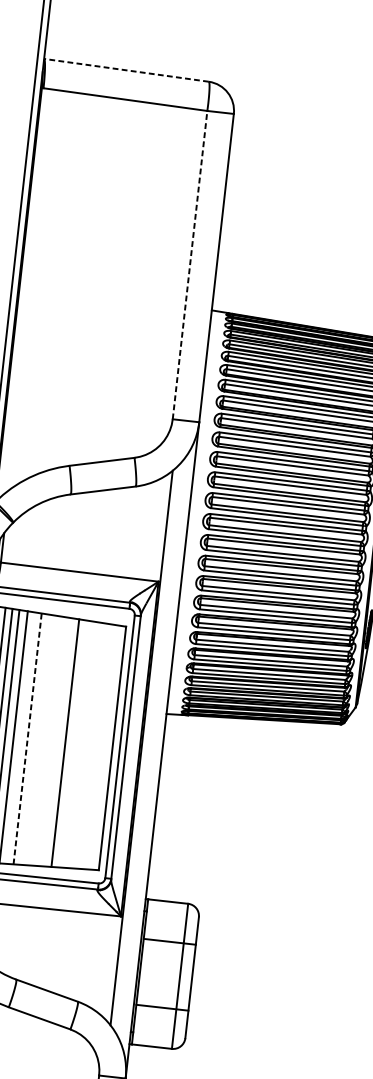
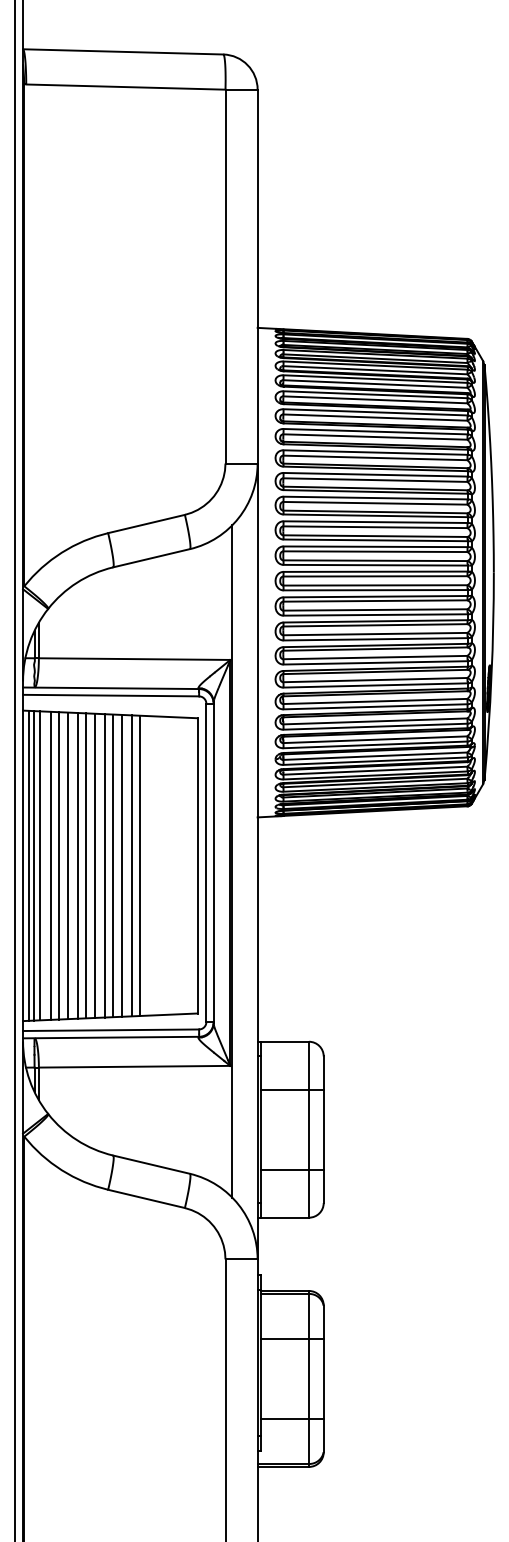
line: (125, 69) -> (122, 51), dashed -> solid
line: (190, 265) -> (225, 276), dashed -> solid
line: (20, 737) -> (86, 865), added
line: (27, 738) -> (94, 865), dashed -> solid
line: (35, 739) -> (104, 865), added
line: (43, 740) -> (113, 865), added
line: (49, 741) -> (121, 865), added
line: (58, 742) -> (131, 865), added

